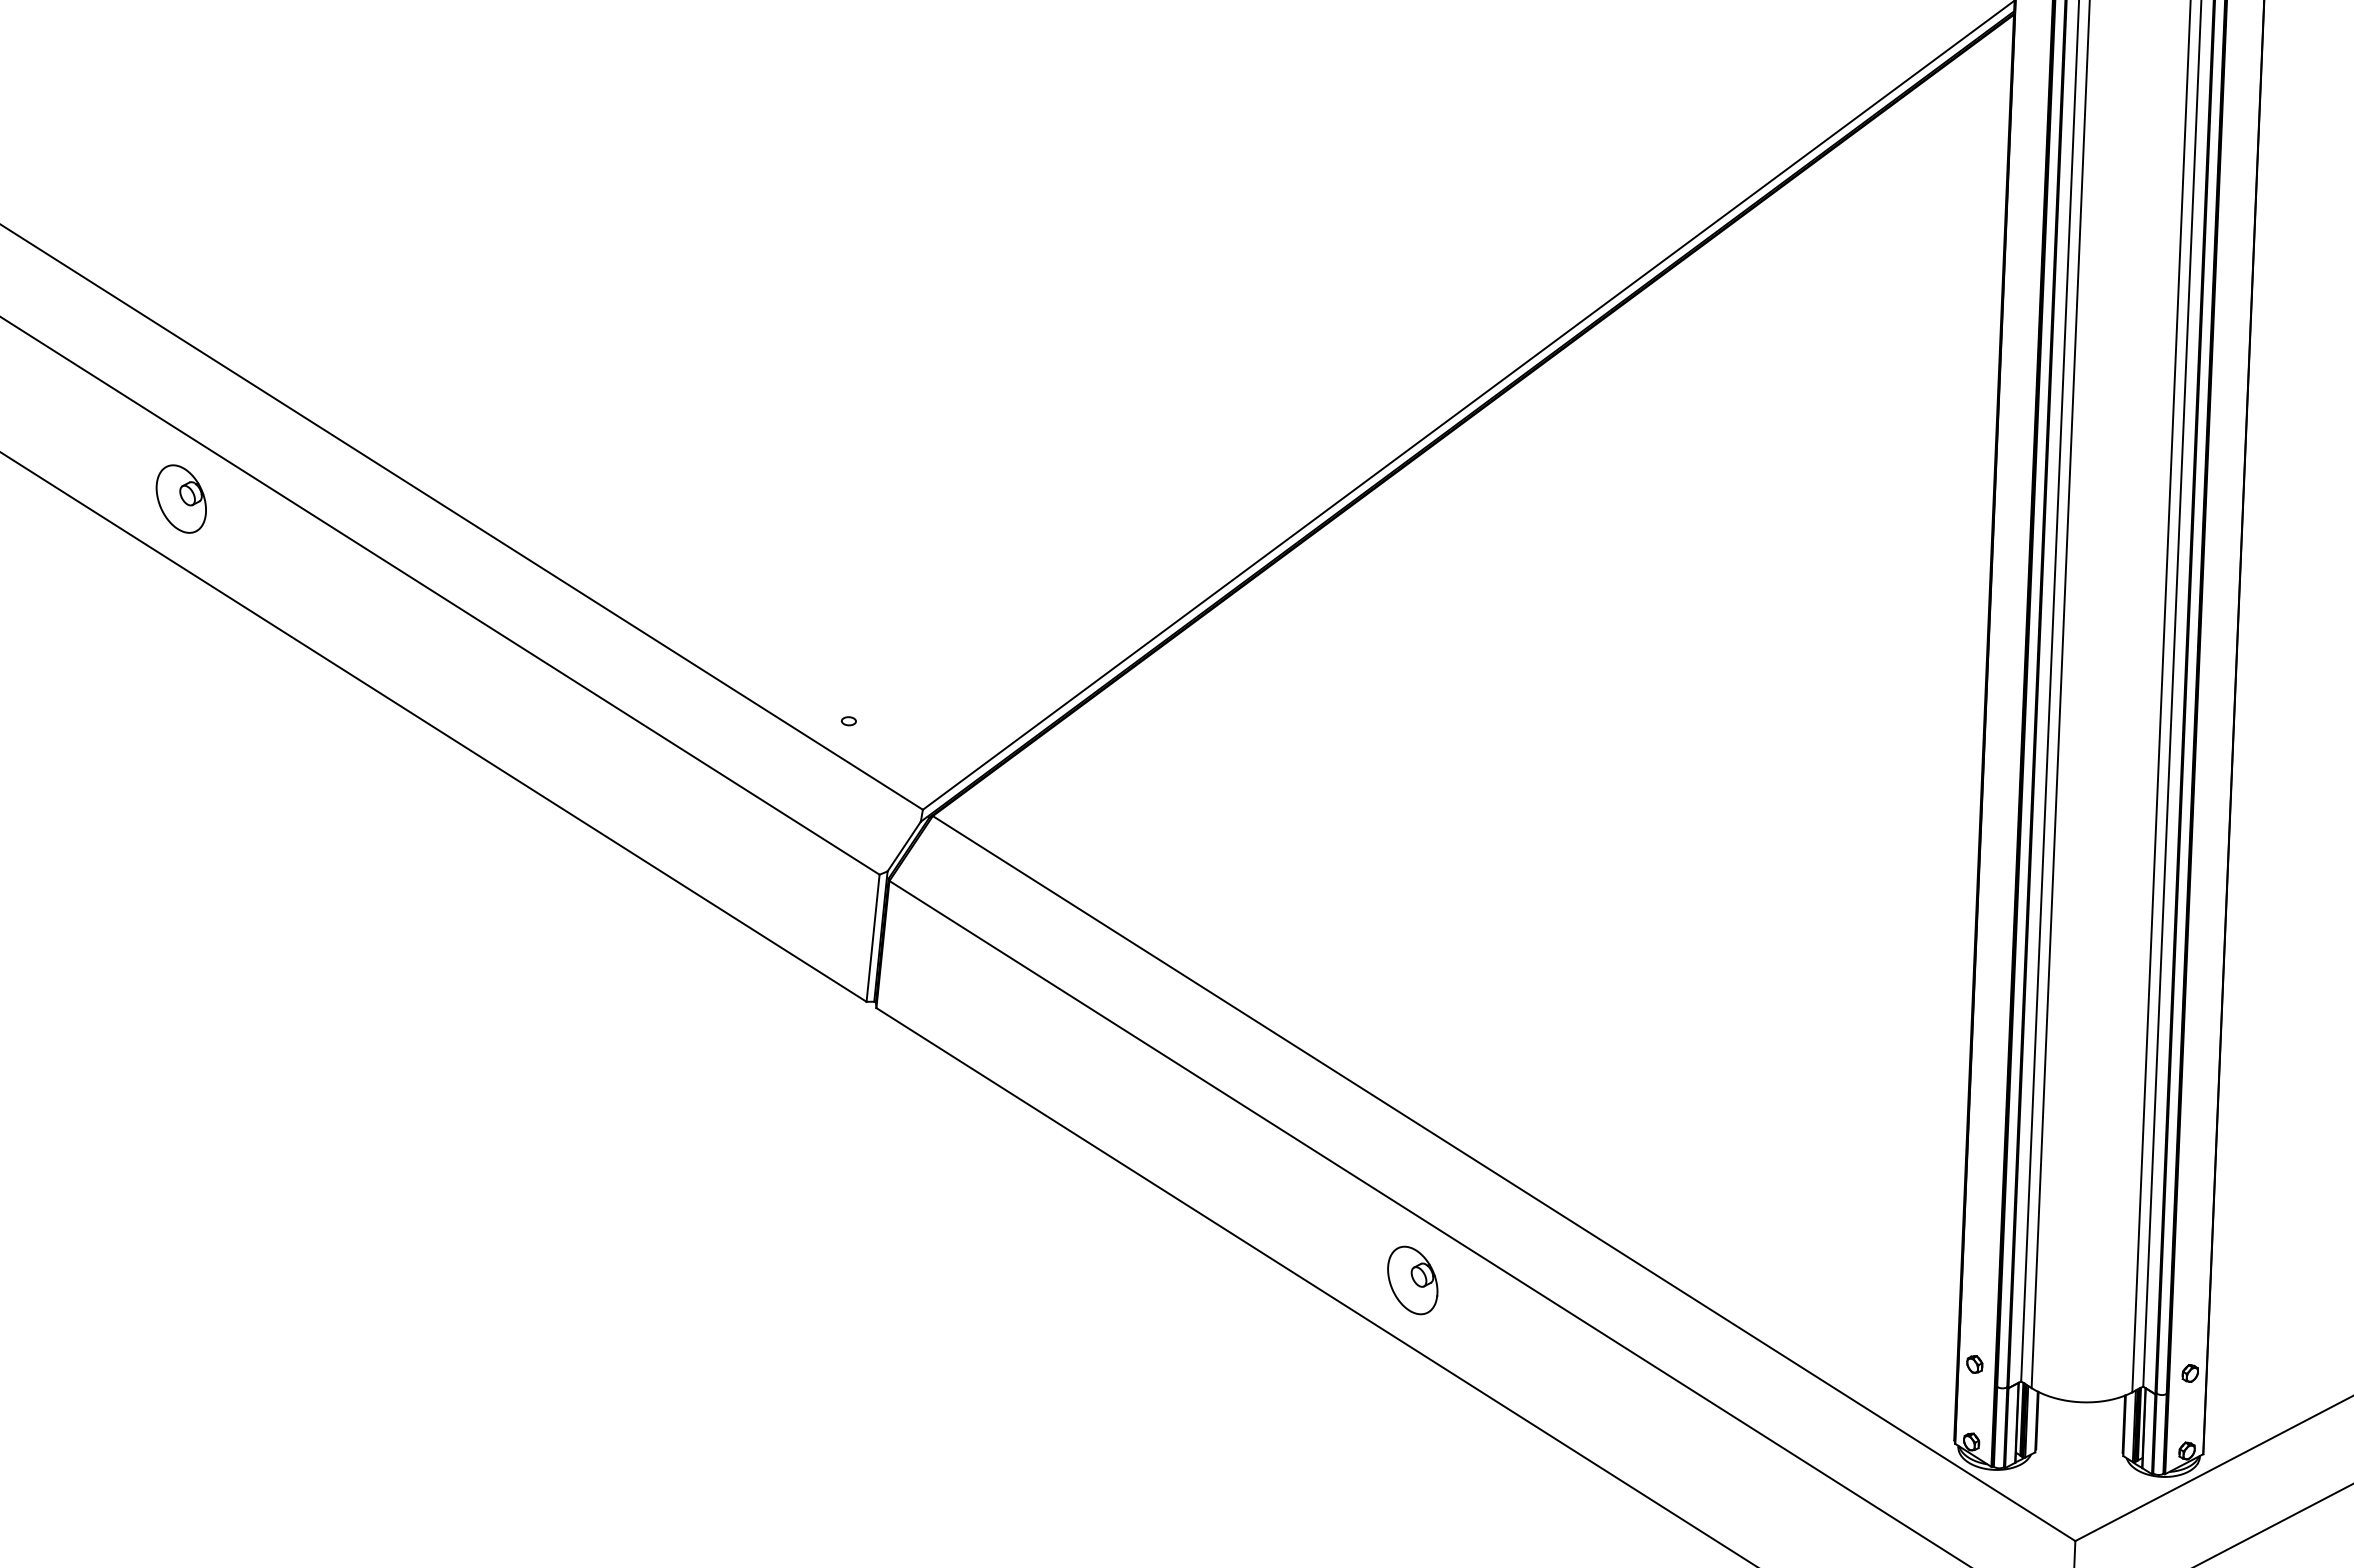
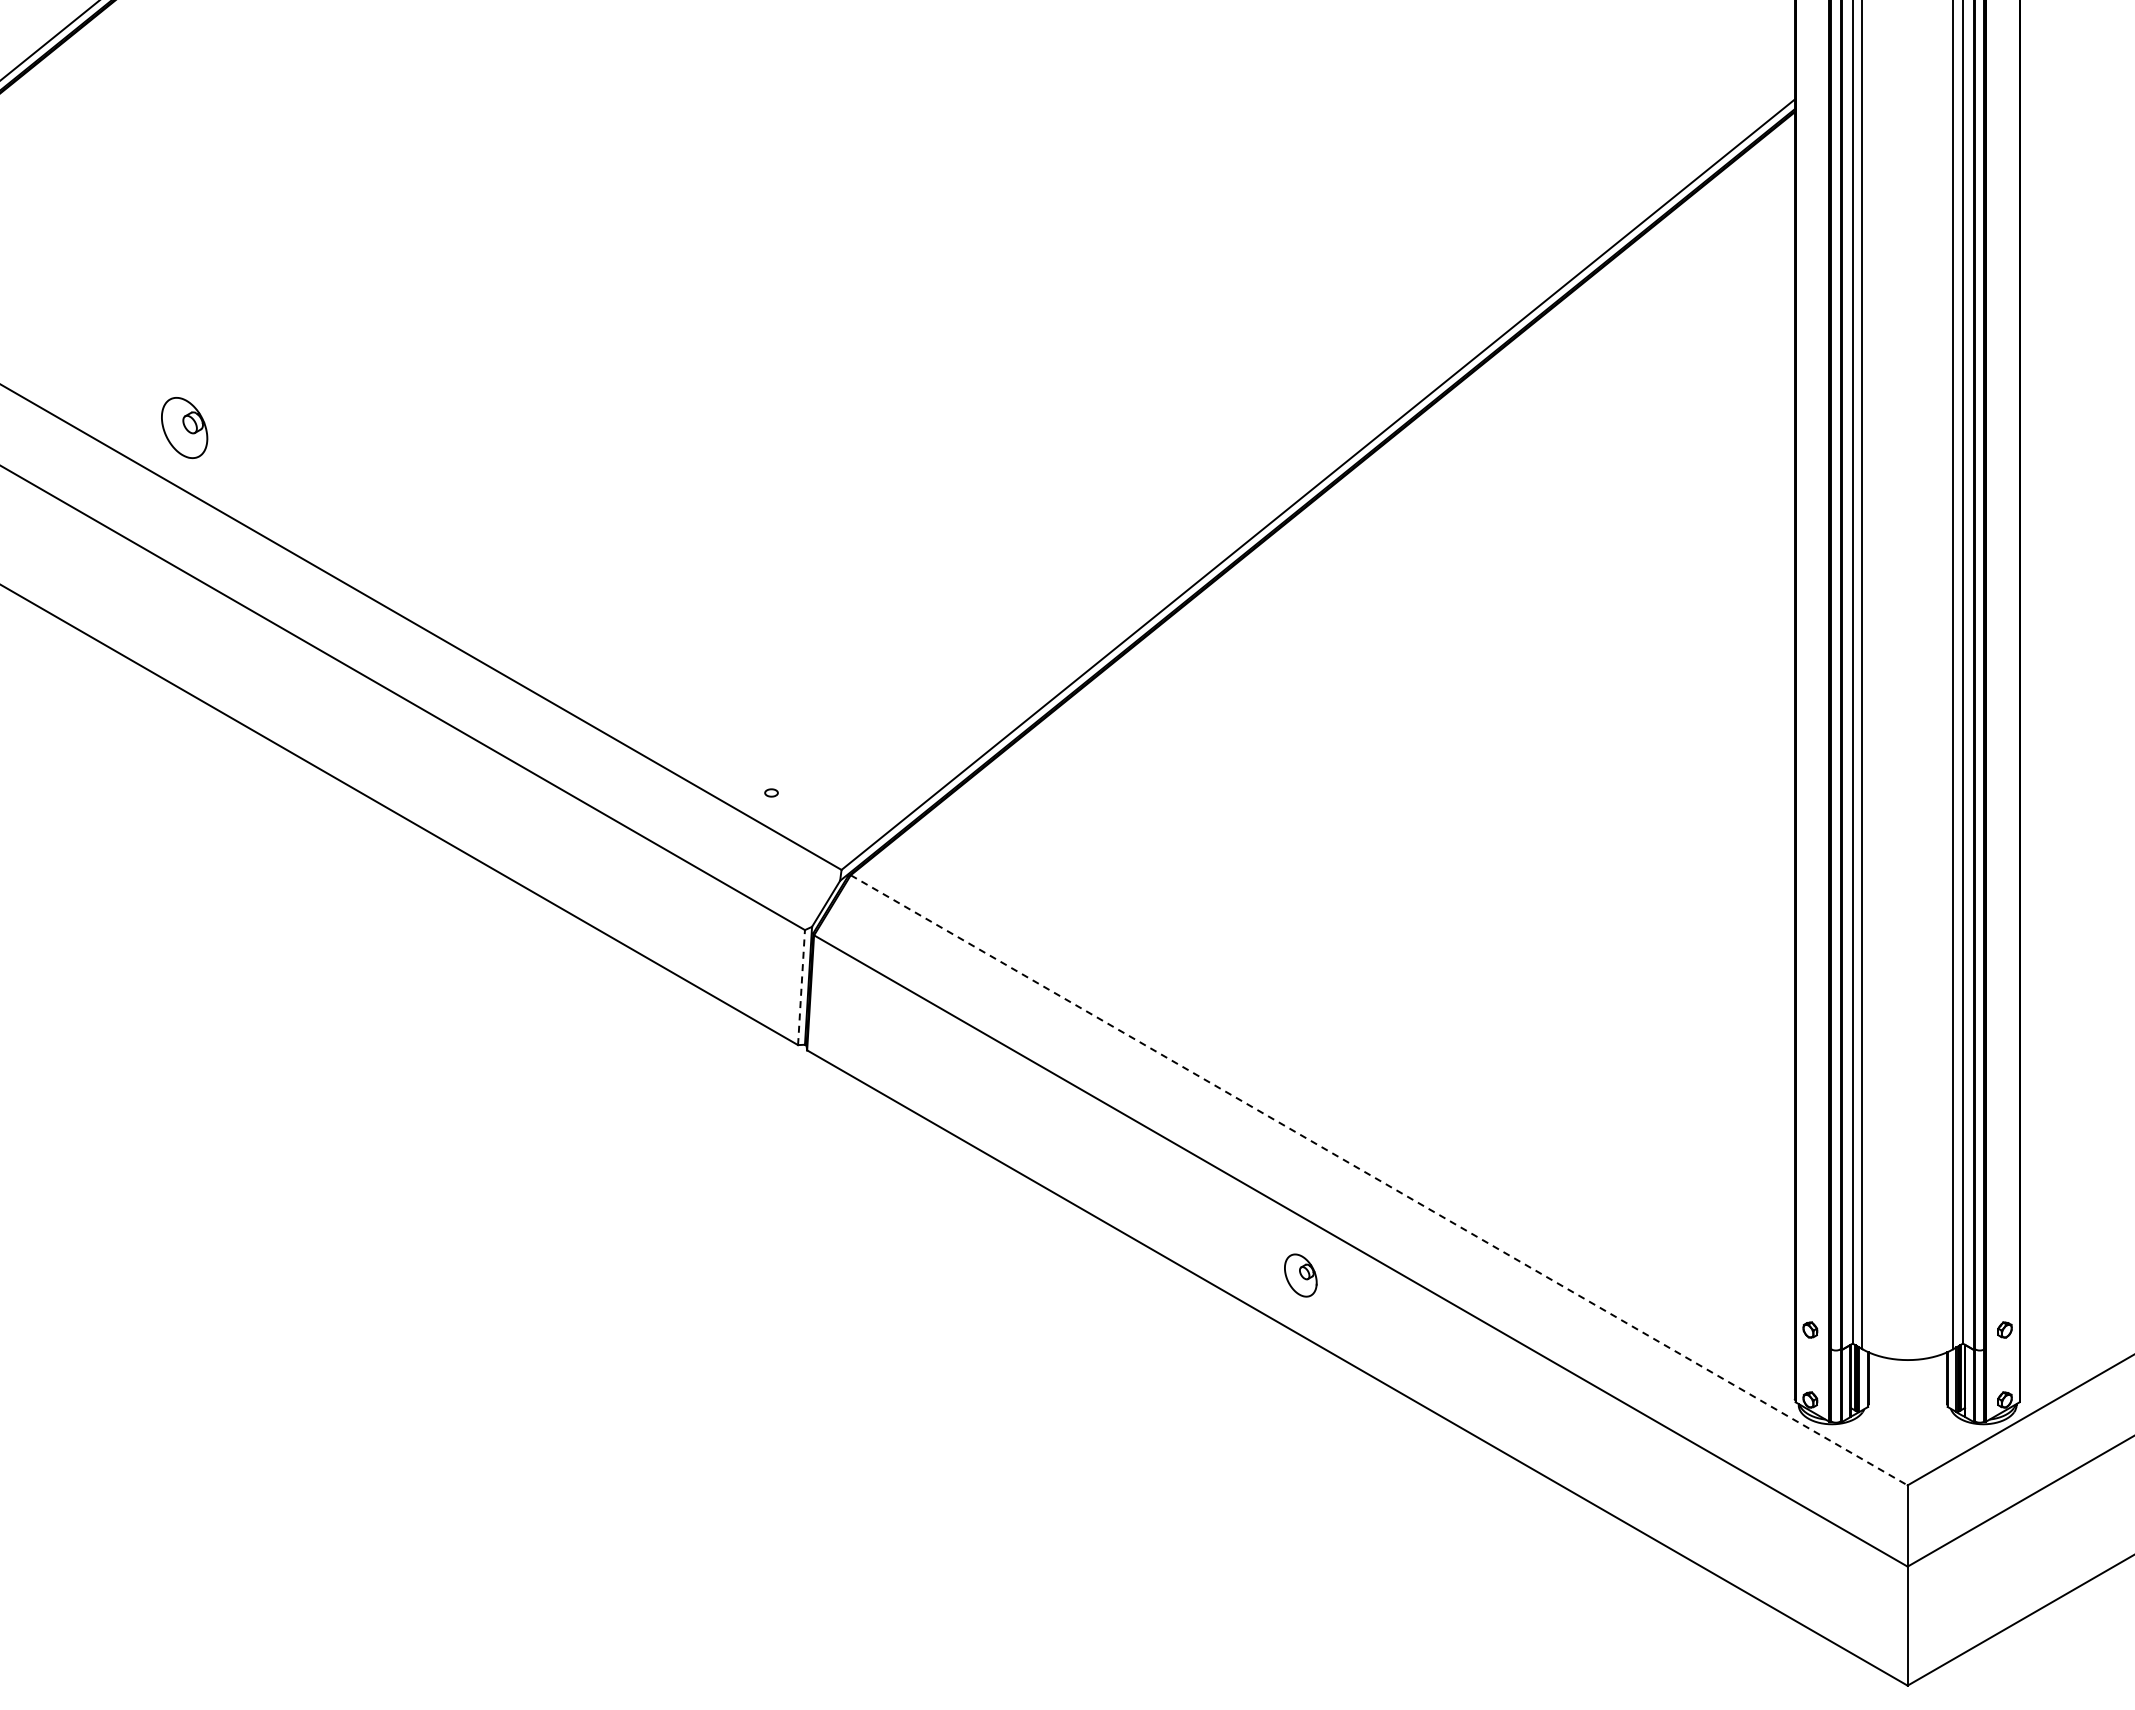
part: (181, 498) -> (184, 427), moved
line: (873, 938) -> (801, 987), solid -> dashed
line: (1504, 1178) -> (1379, 1180), solid -> dashed
part: (1412, 1280) -> (1300, 1275), size x0.7

